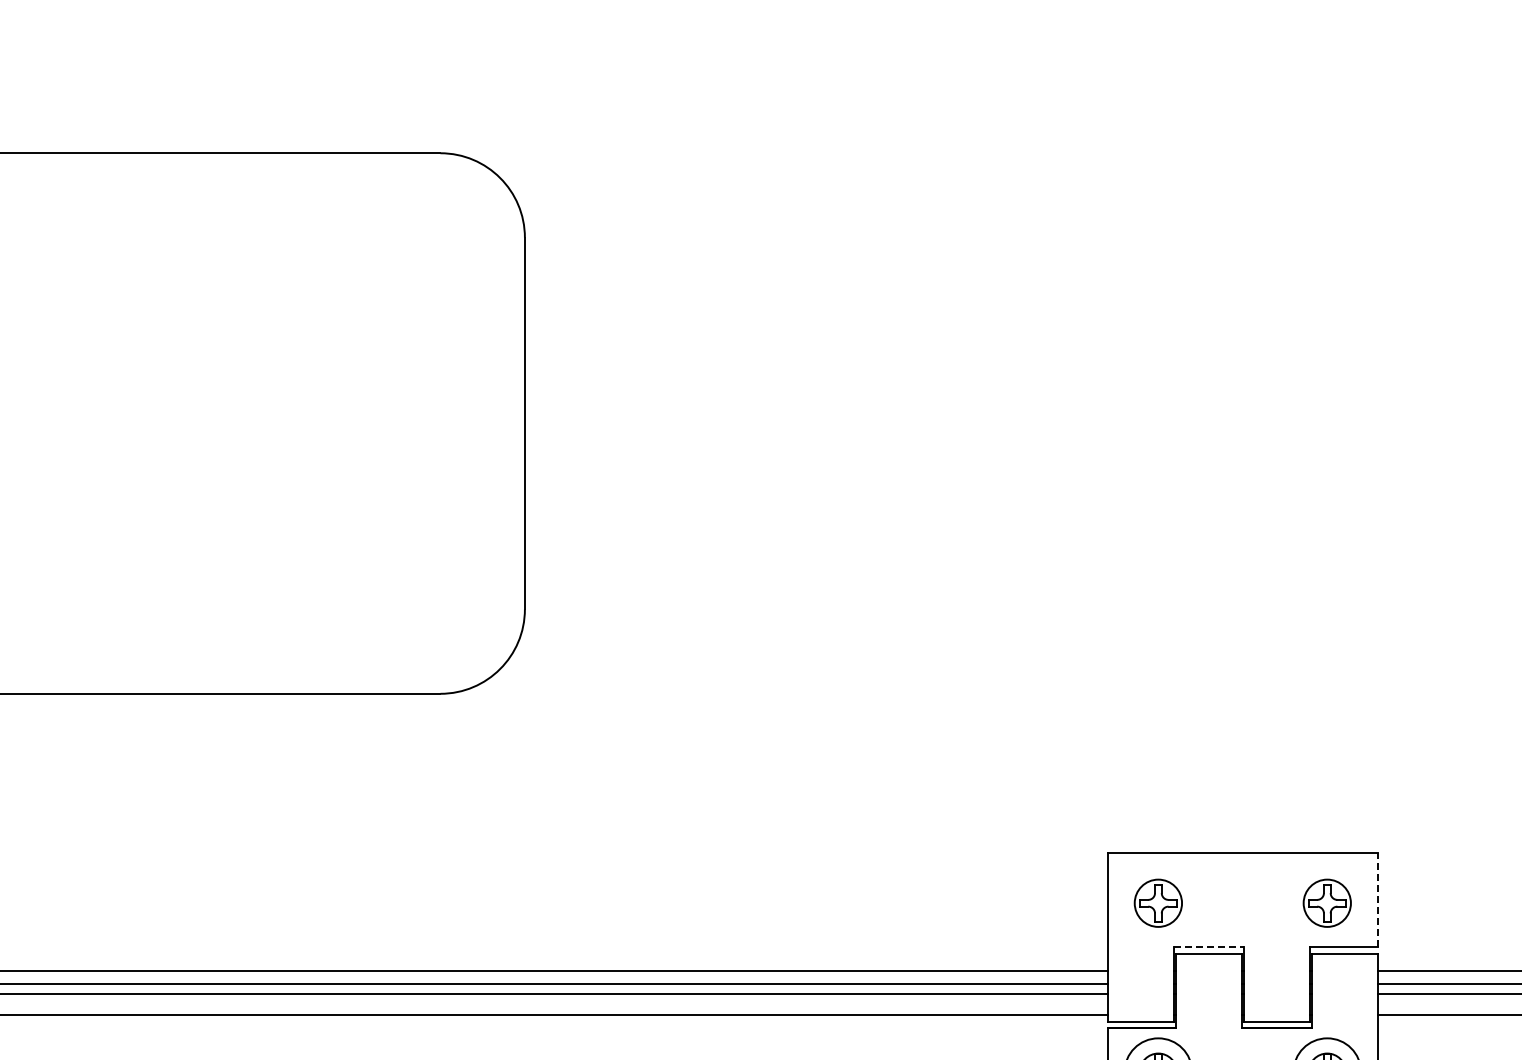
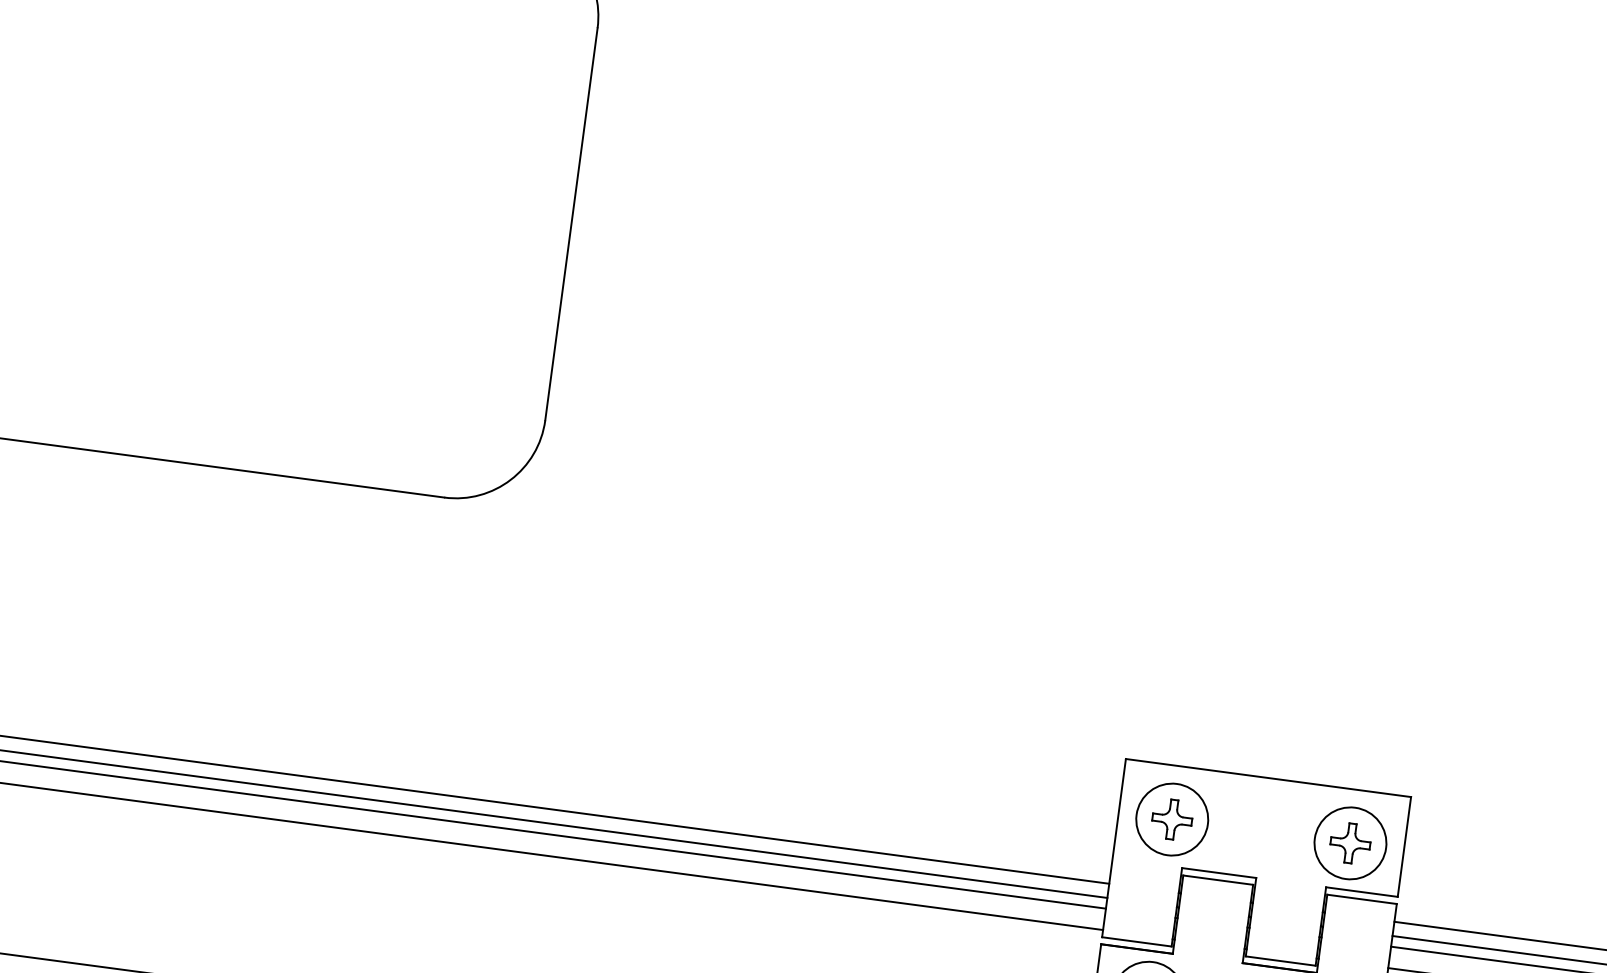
line: (1377, 899) -> (1403, 846), dashed -> solid
circle: (1158, 903) -> (1172, 819), size x1.43
circle: (1327, 903) -> (1350, 843), size x1.43
line: (1209, 947) -> (1219, 873), dashed -> solid

